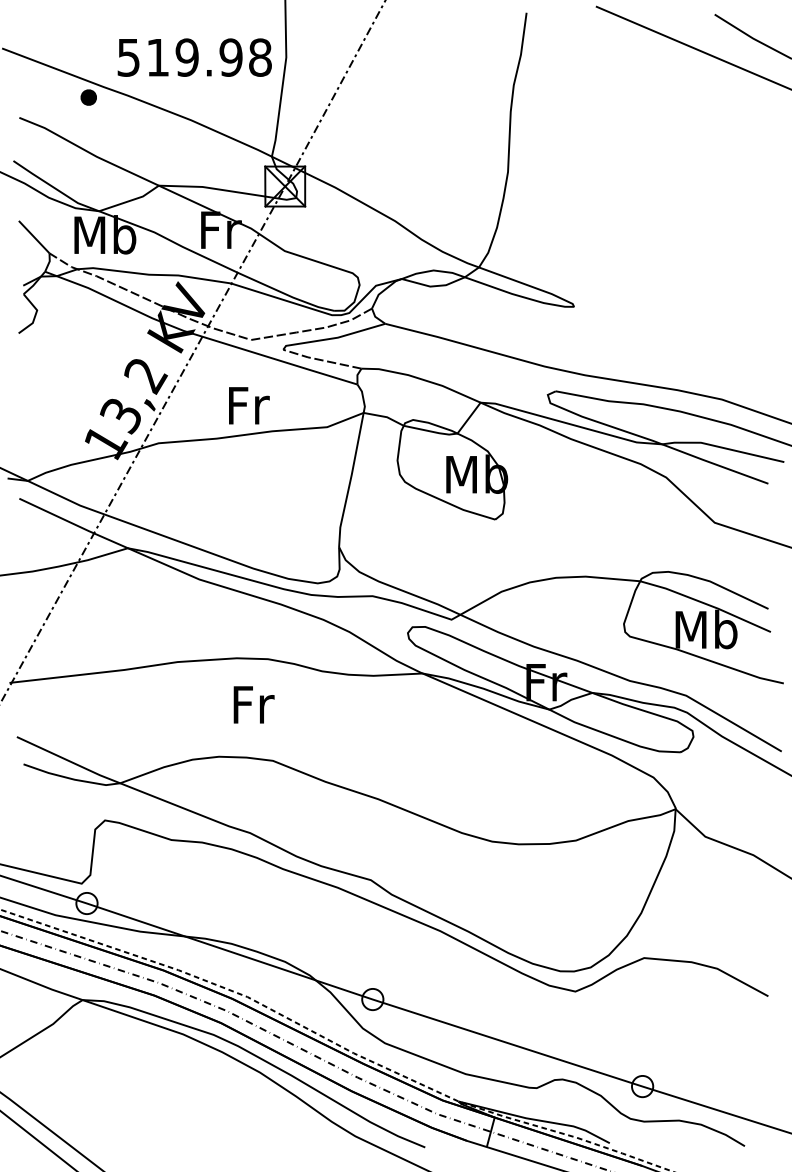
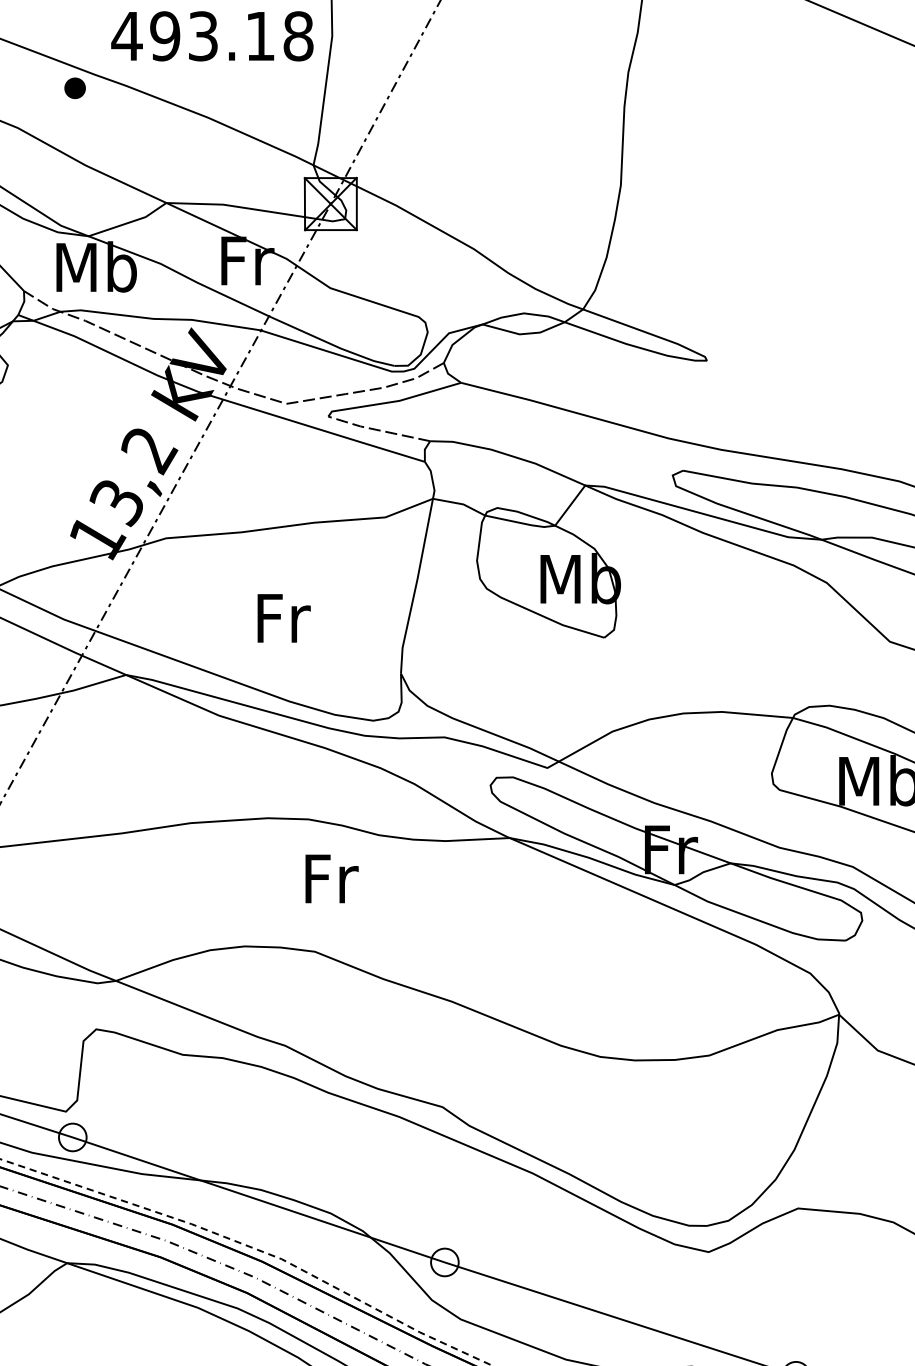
text: (179, 57) -> (193, 36), 519.98 -> 493.18
text: (249, 405) -> (284, 618), moved
text: (253, 704) -> (331, 878), moved

